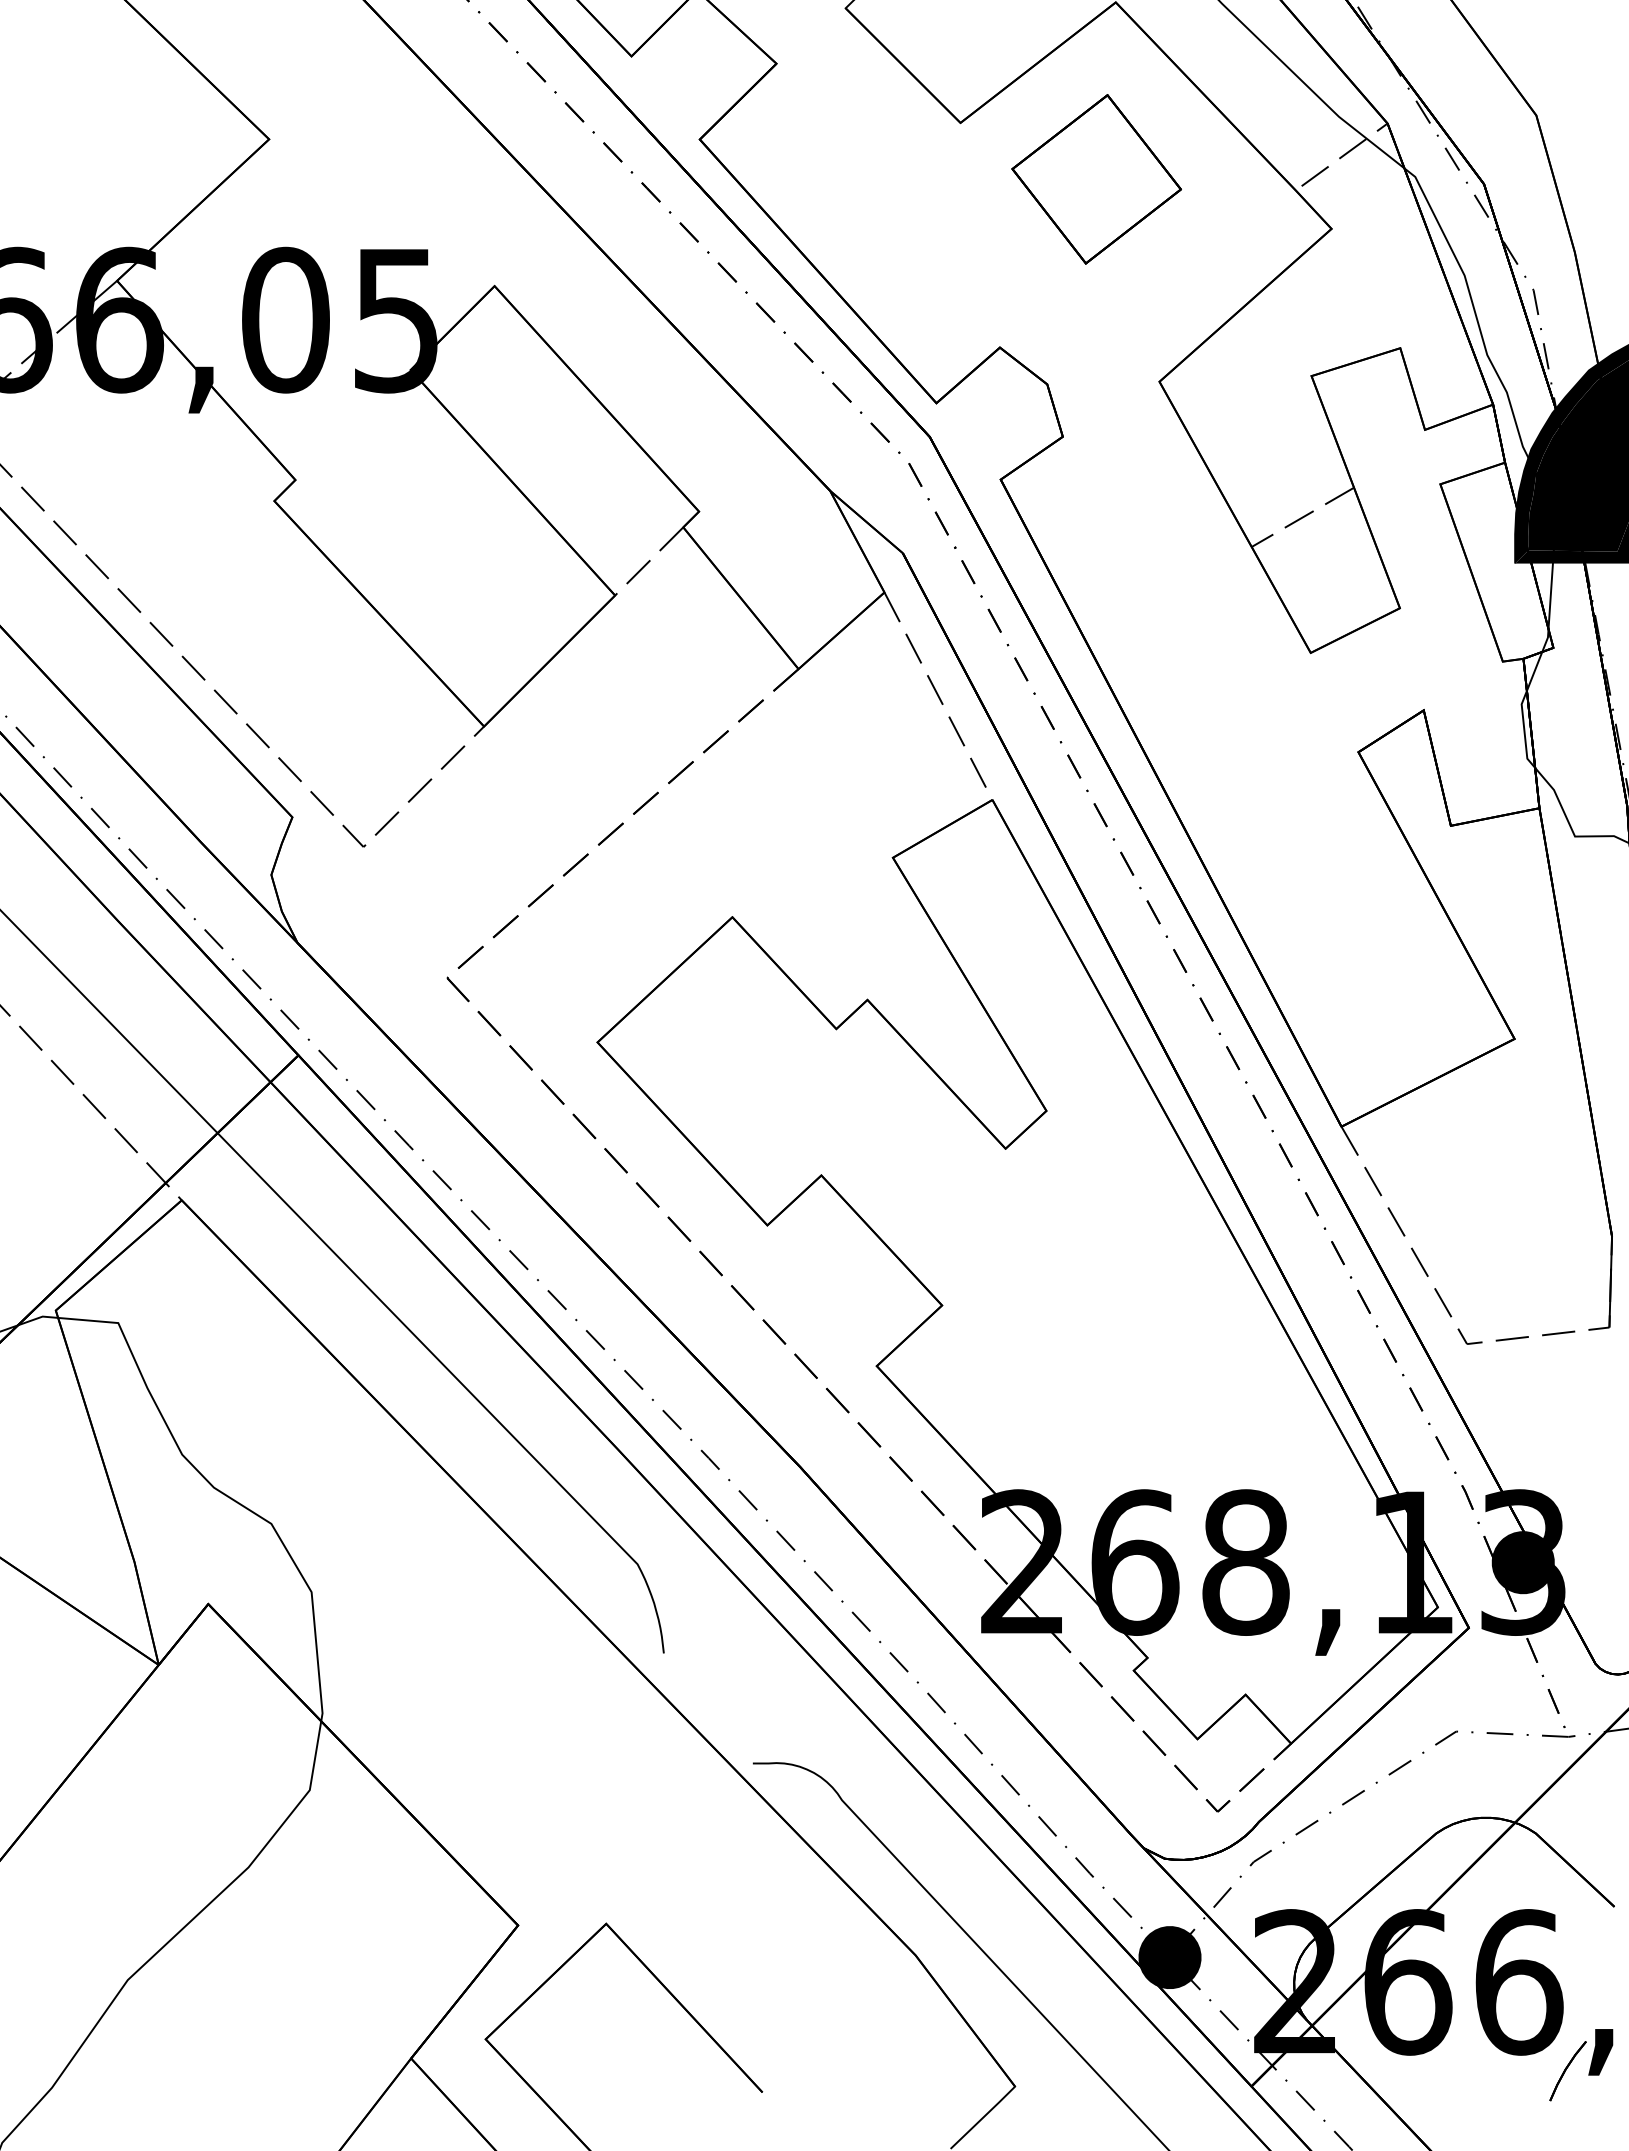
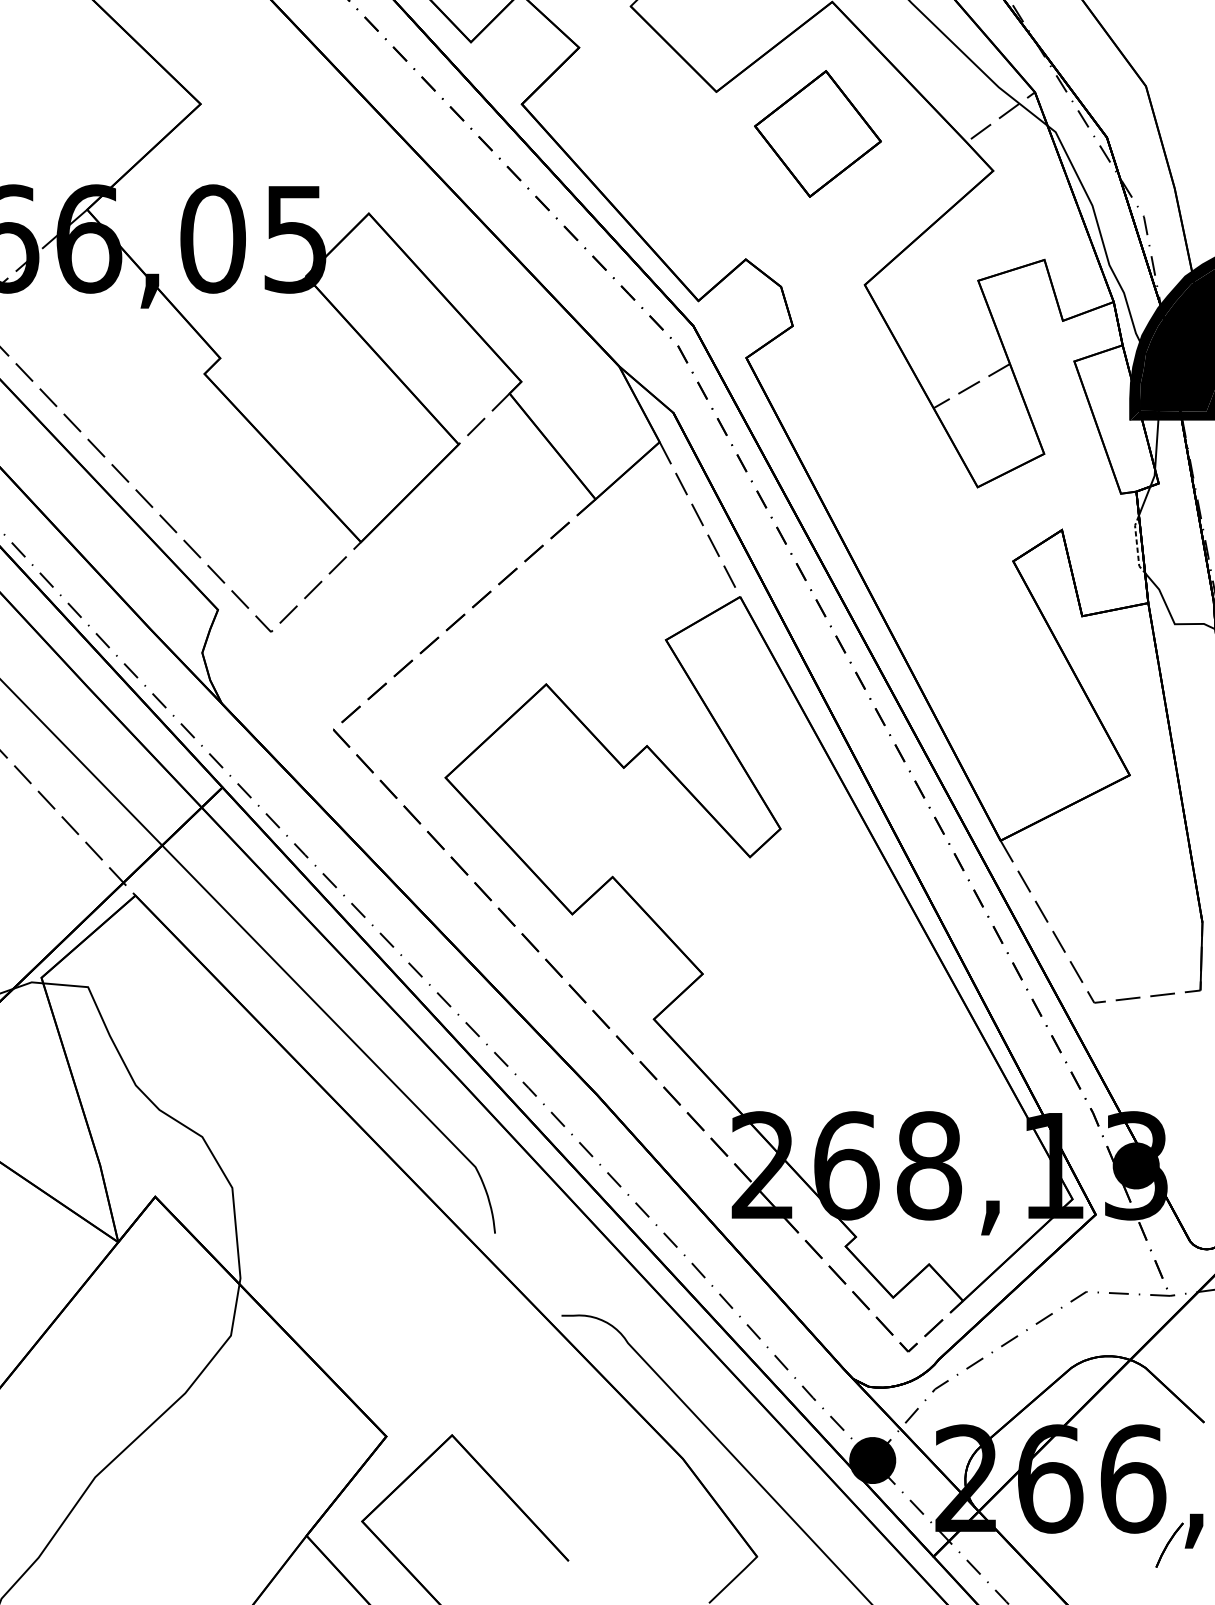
line: (1524, 731) -> (1137, 545), solid -> dashed

